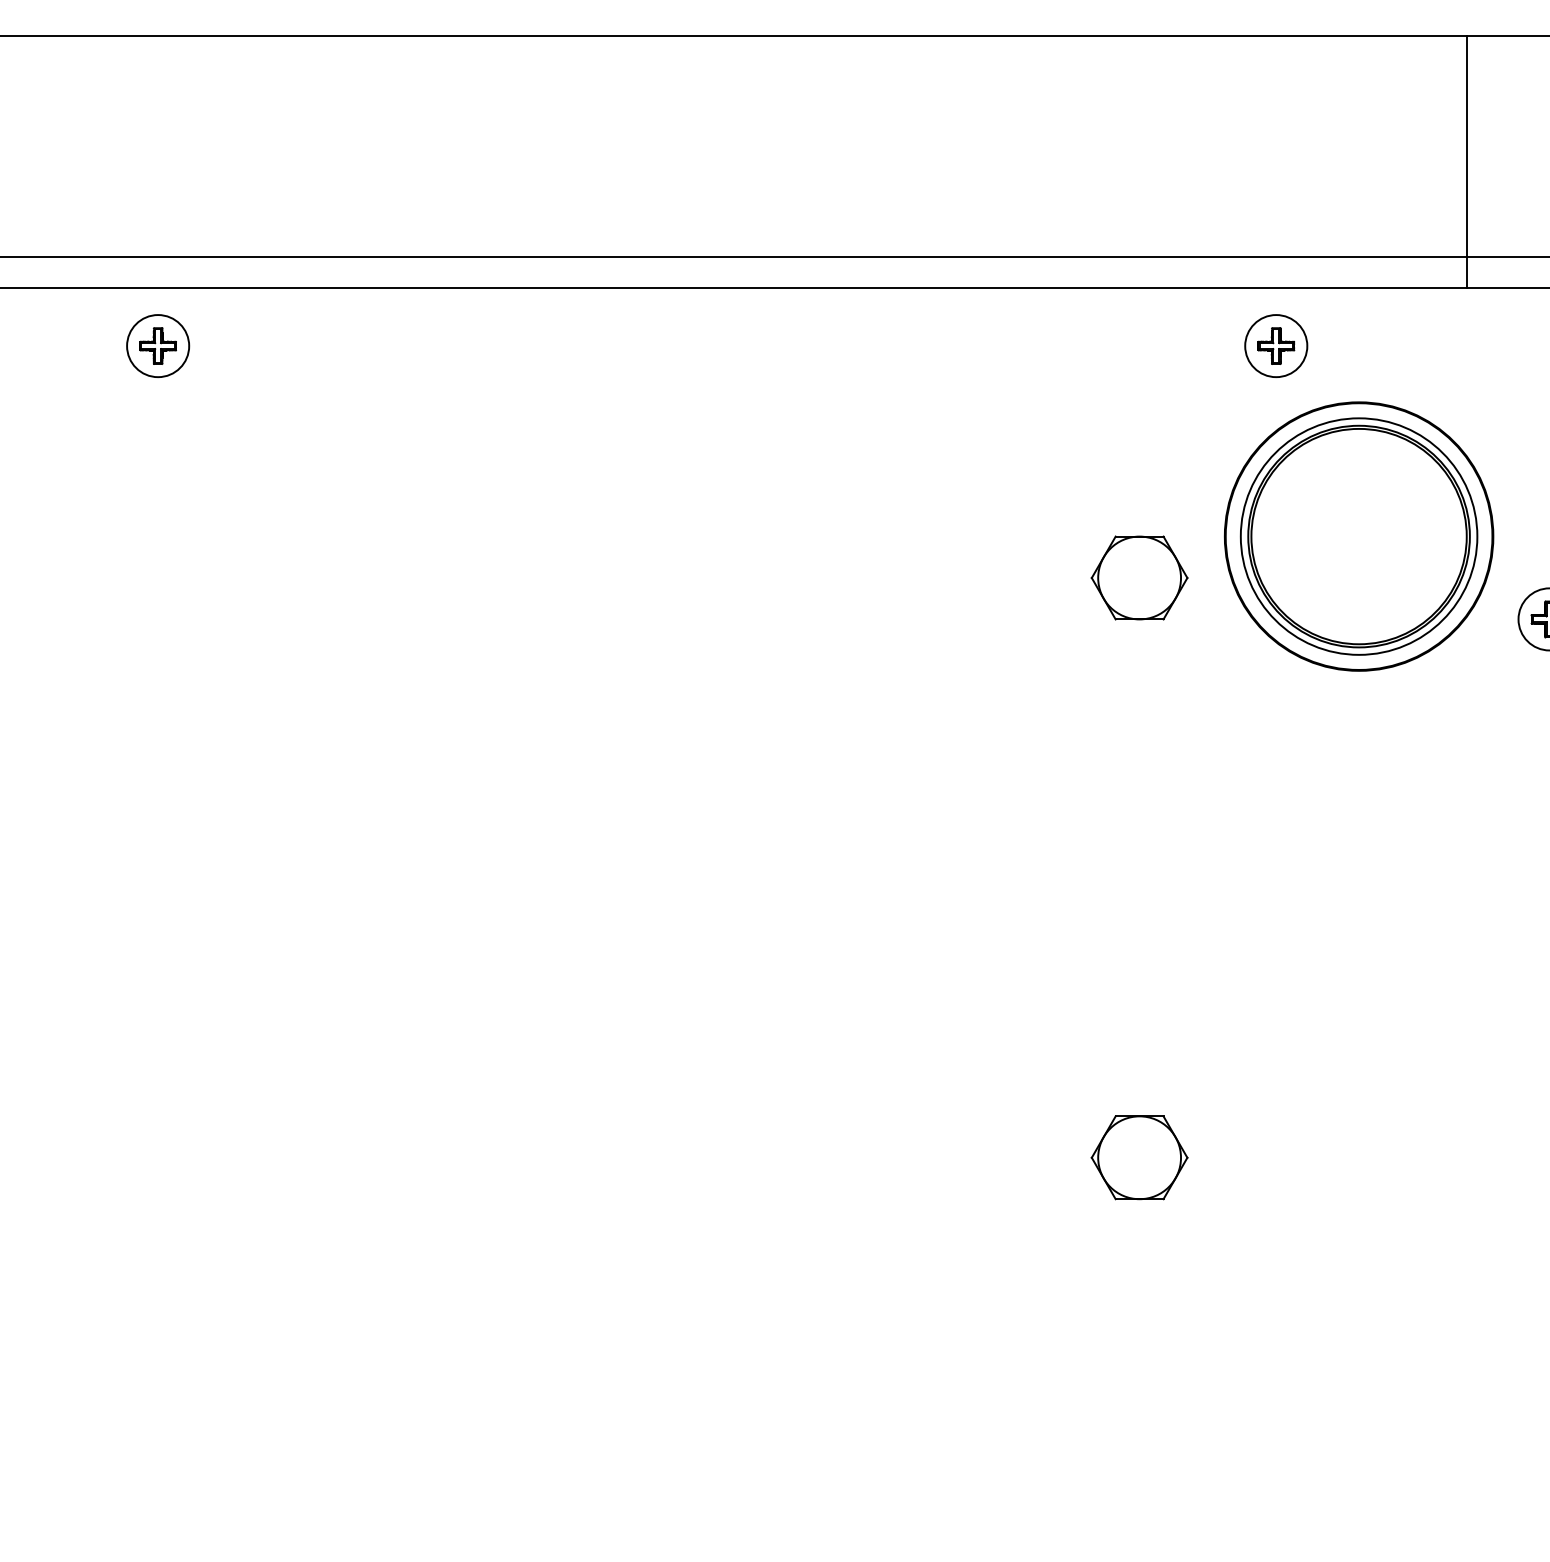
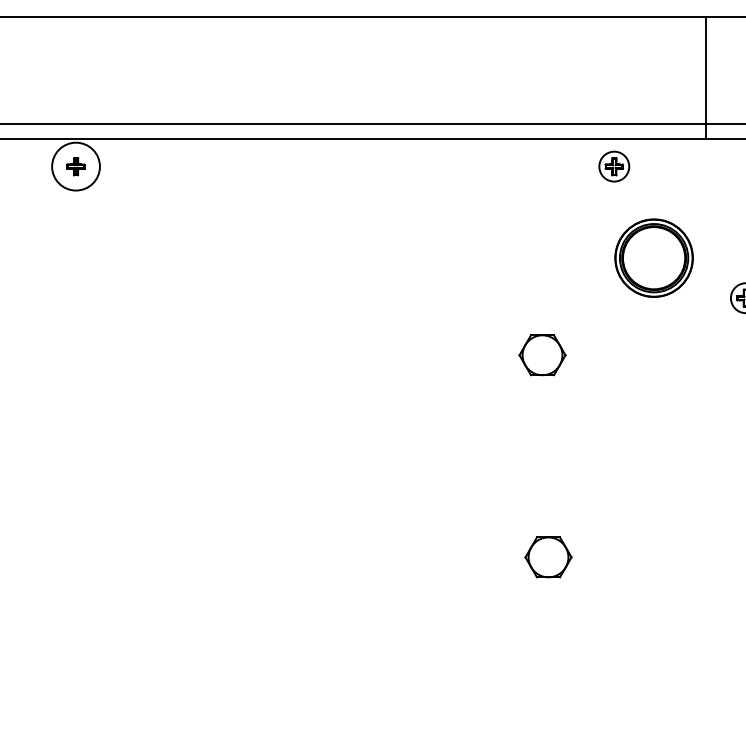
circle: (159, 345) -> (76, 166), size x1.6
part: (1357, 534) -> (653, 257), size x0.6
part: (1139, 578) -> (542, 355), moved

